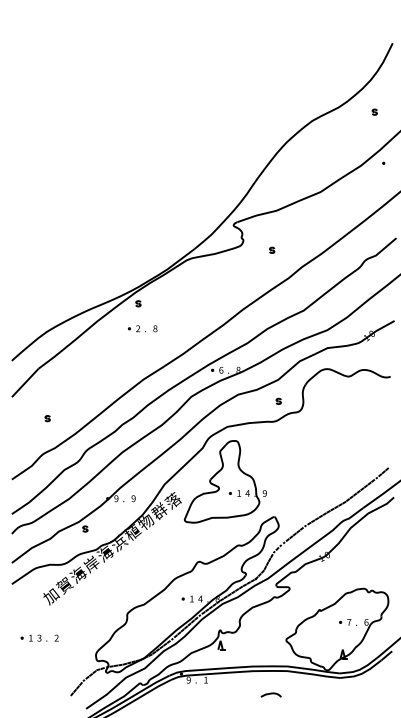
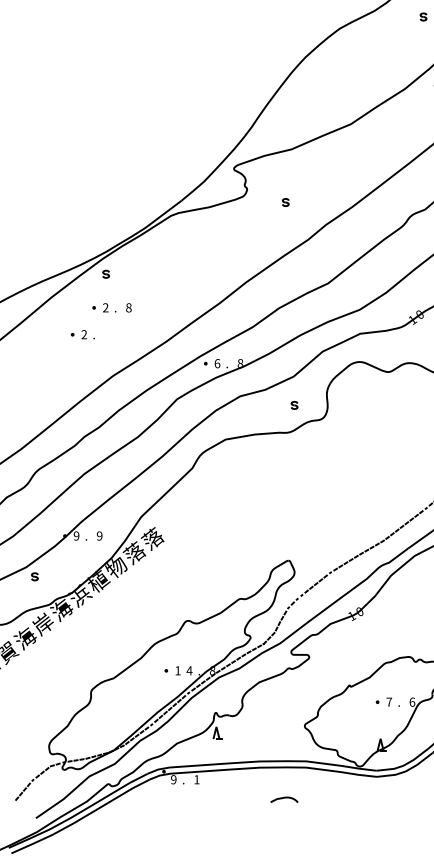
part: (120, 348) -> (82, 334), added
part: (224, 481) -> (221, 512), removed
text: (159, 511) -> (134, 553), 群 -> 落

